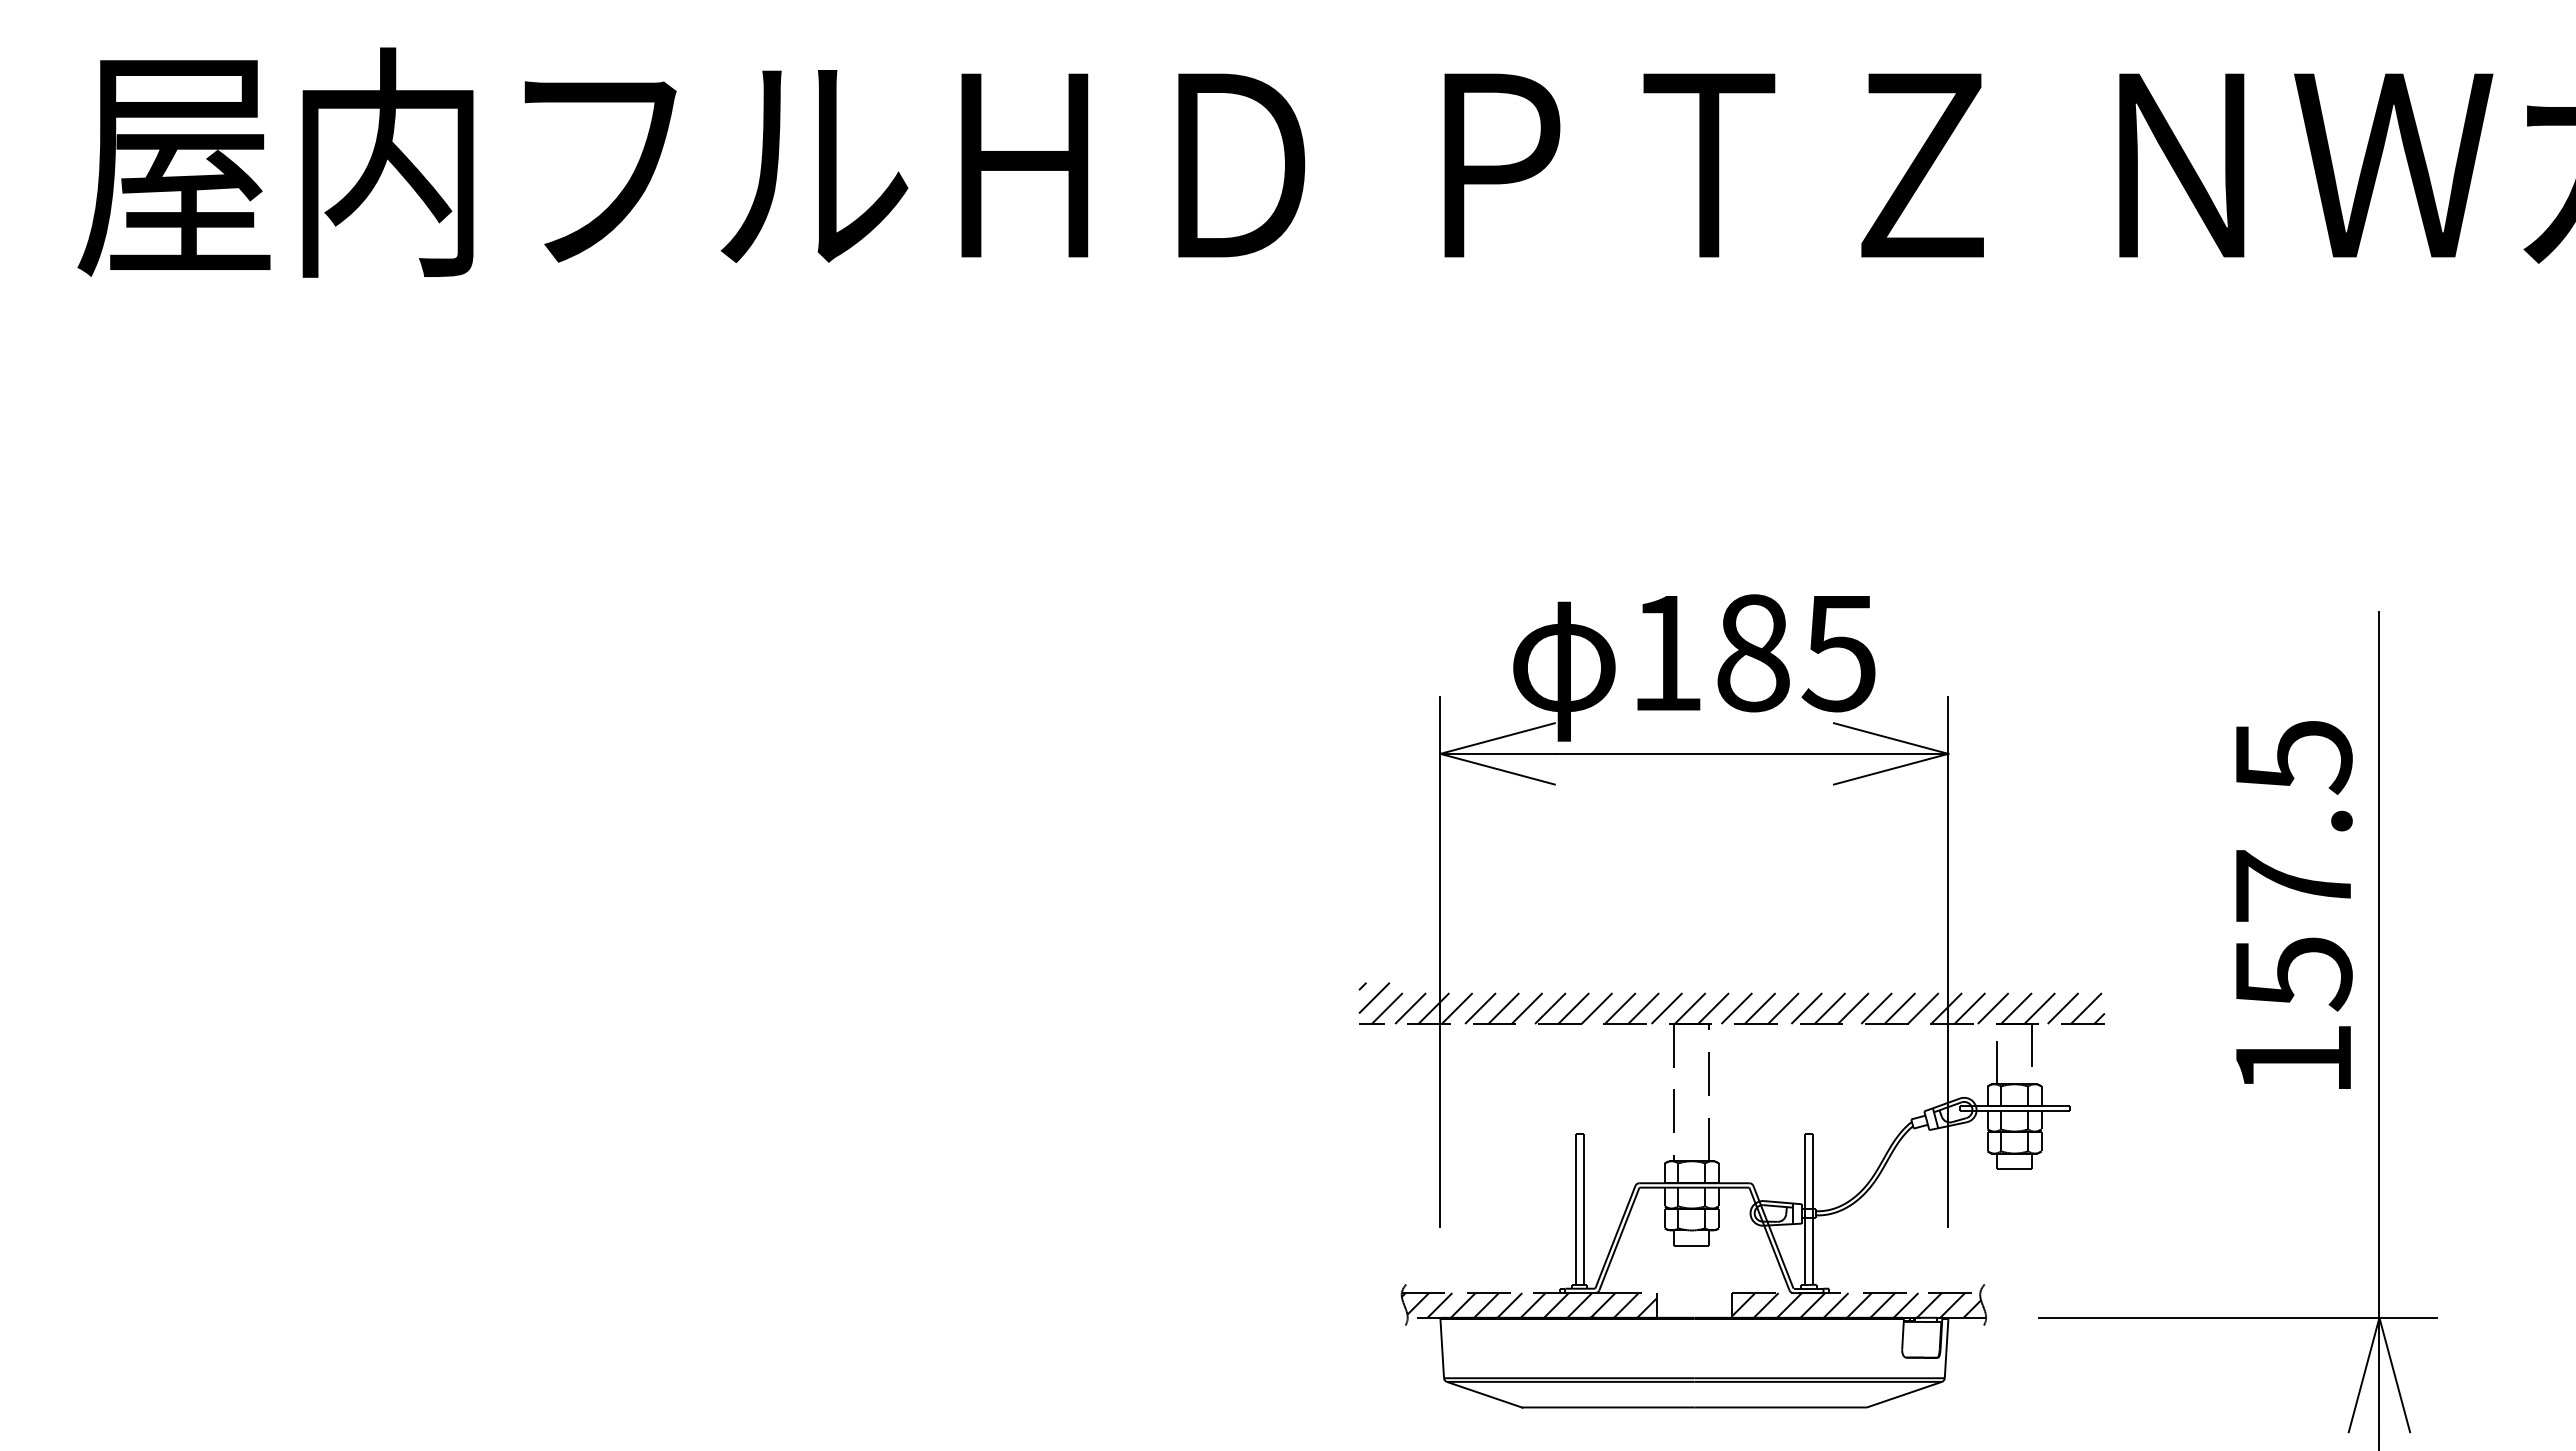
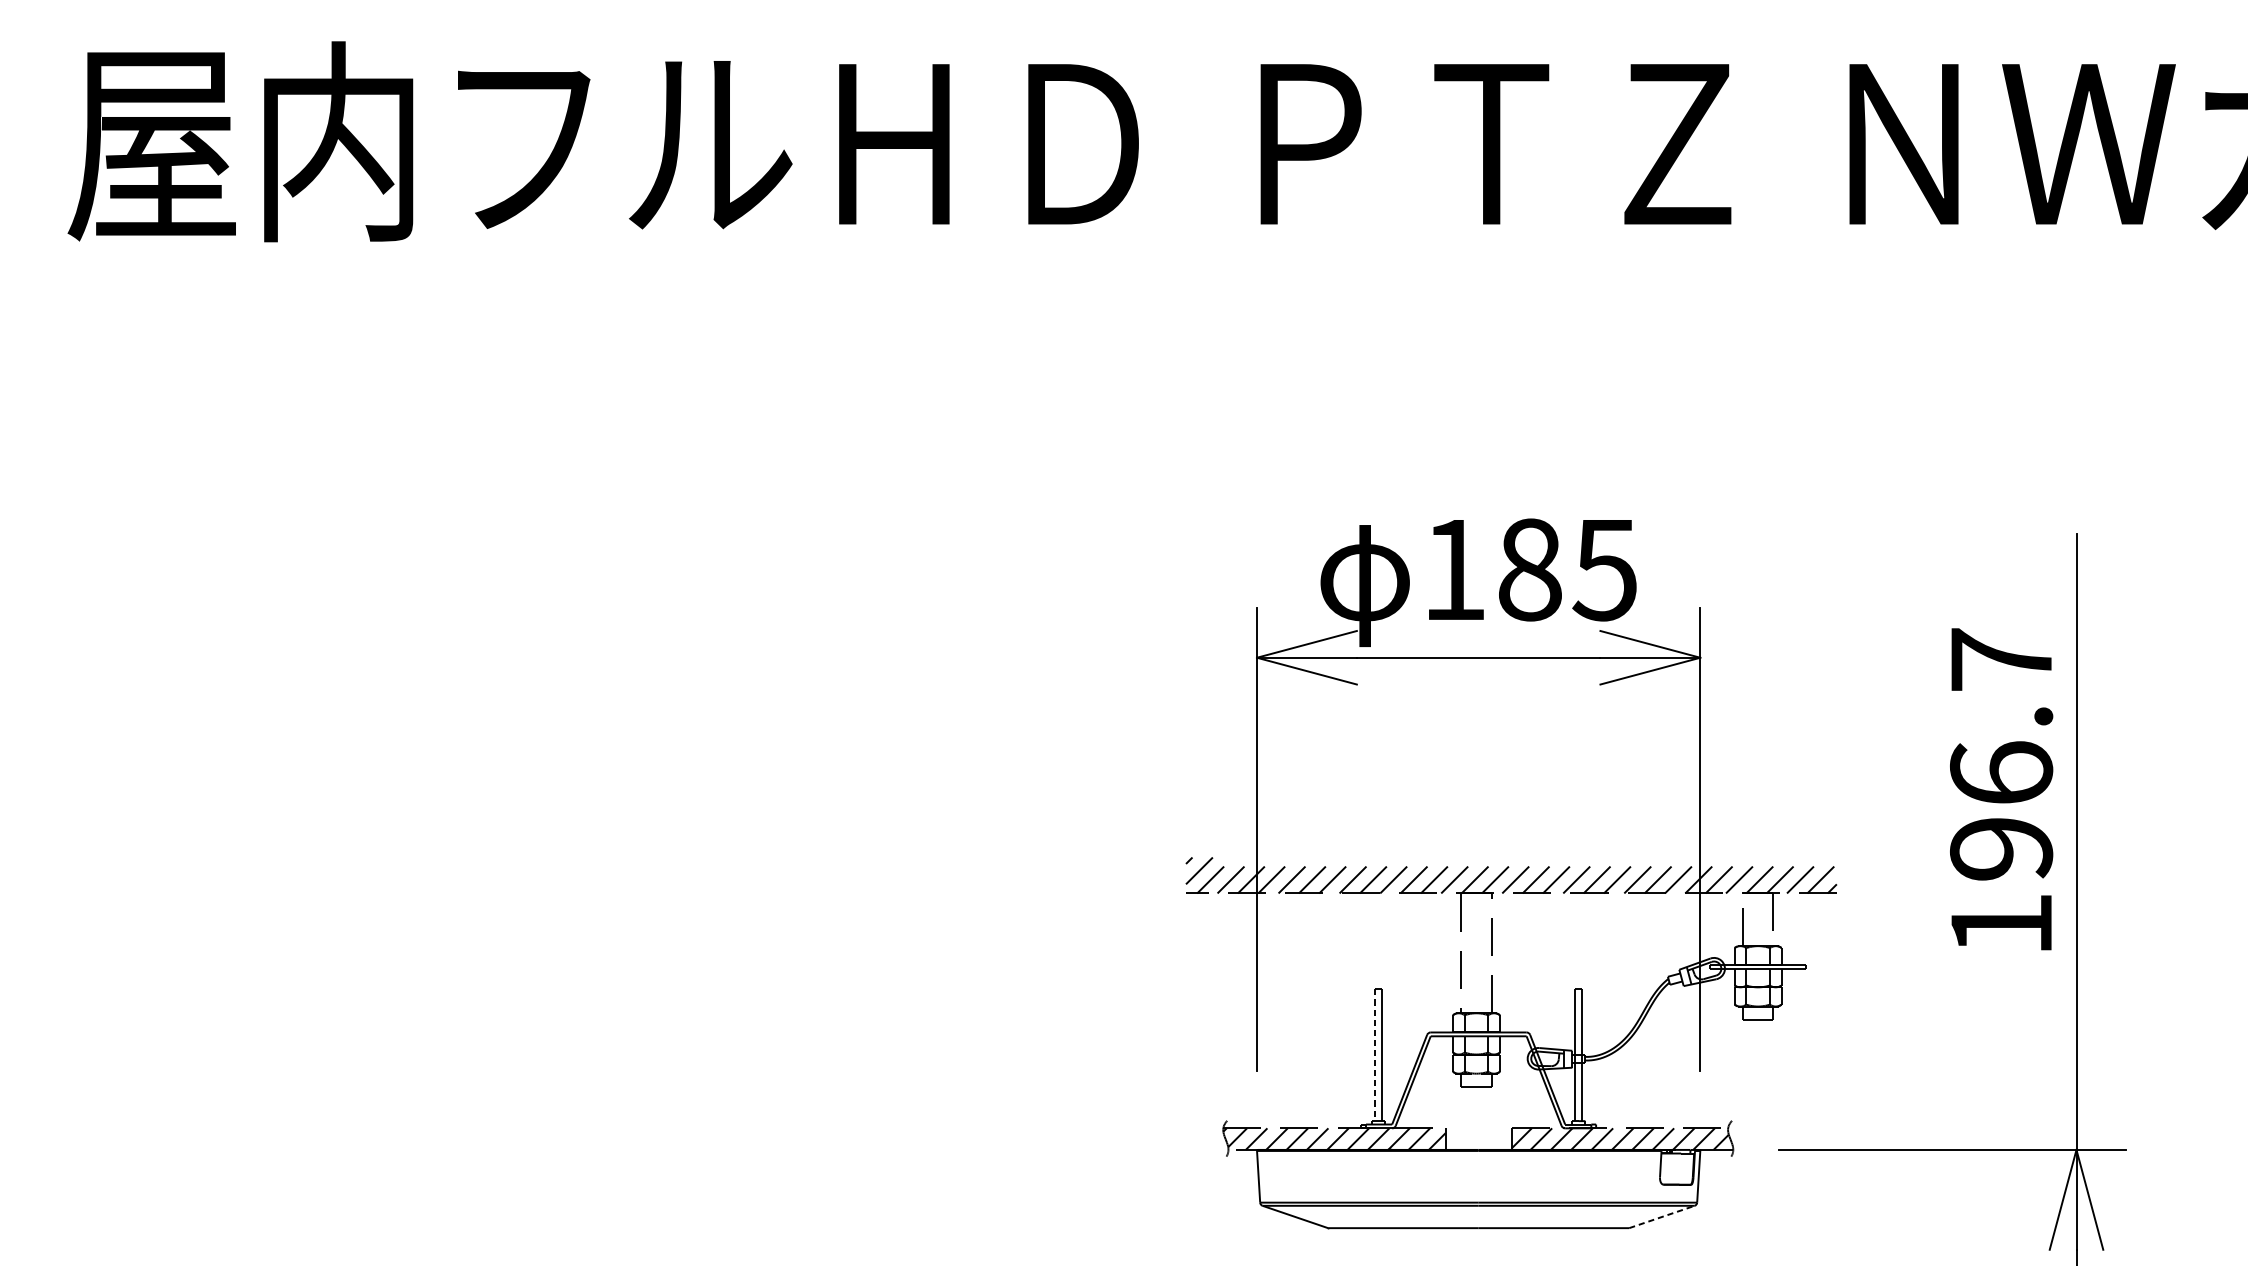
text: (2293, 865) -> (2001, 755), 157.5 -> 196.7
line: (1575, 1209) -> (1374, 1055), solid -> dashed
line: (1904, 1394) -> (1662, 1216), solid -> dashed

